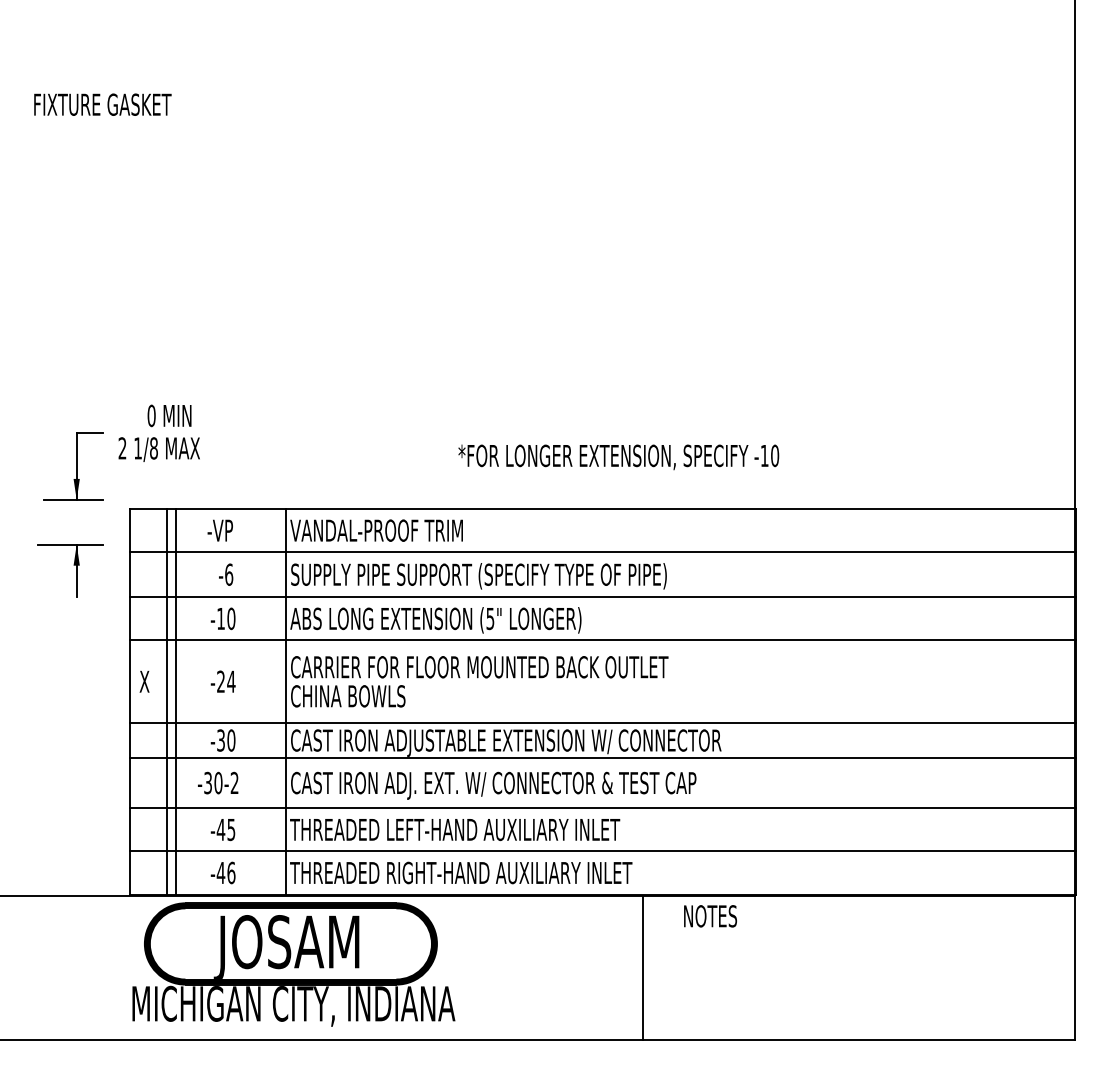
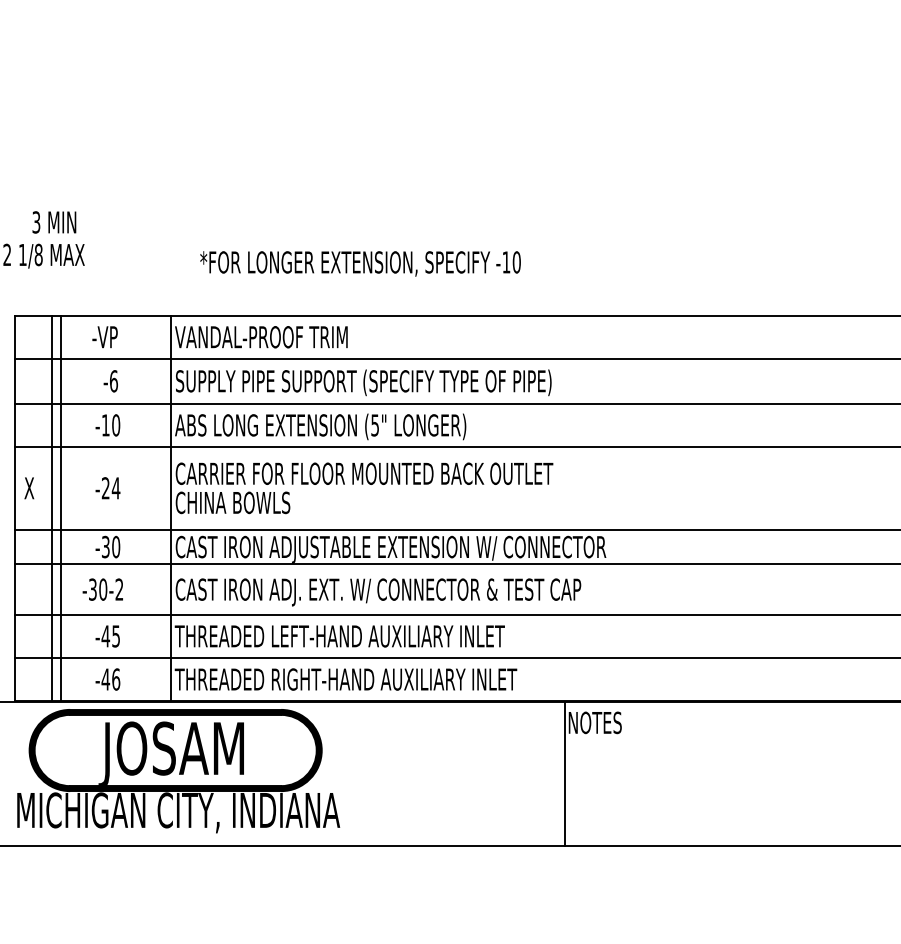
text: (151, 415) -> (36, 222), 0 -> 3
text: (618, 457) -> (360, 264), moved
line: (642, 967) -> (564, 774), moved

